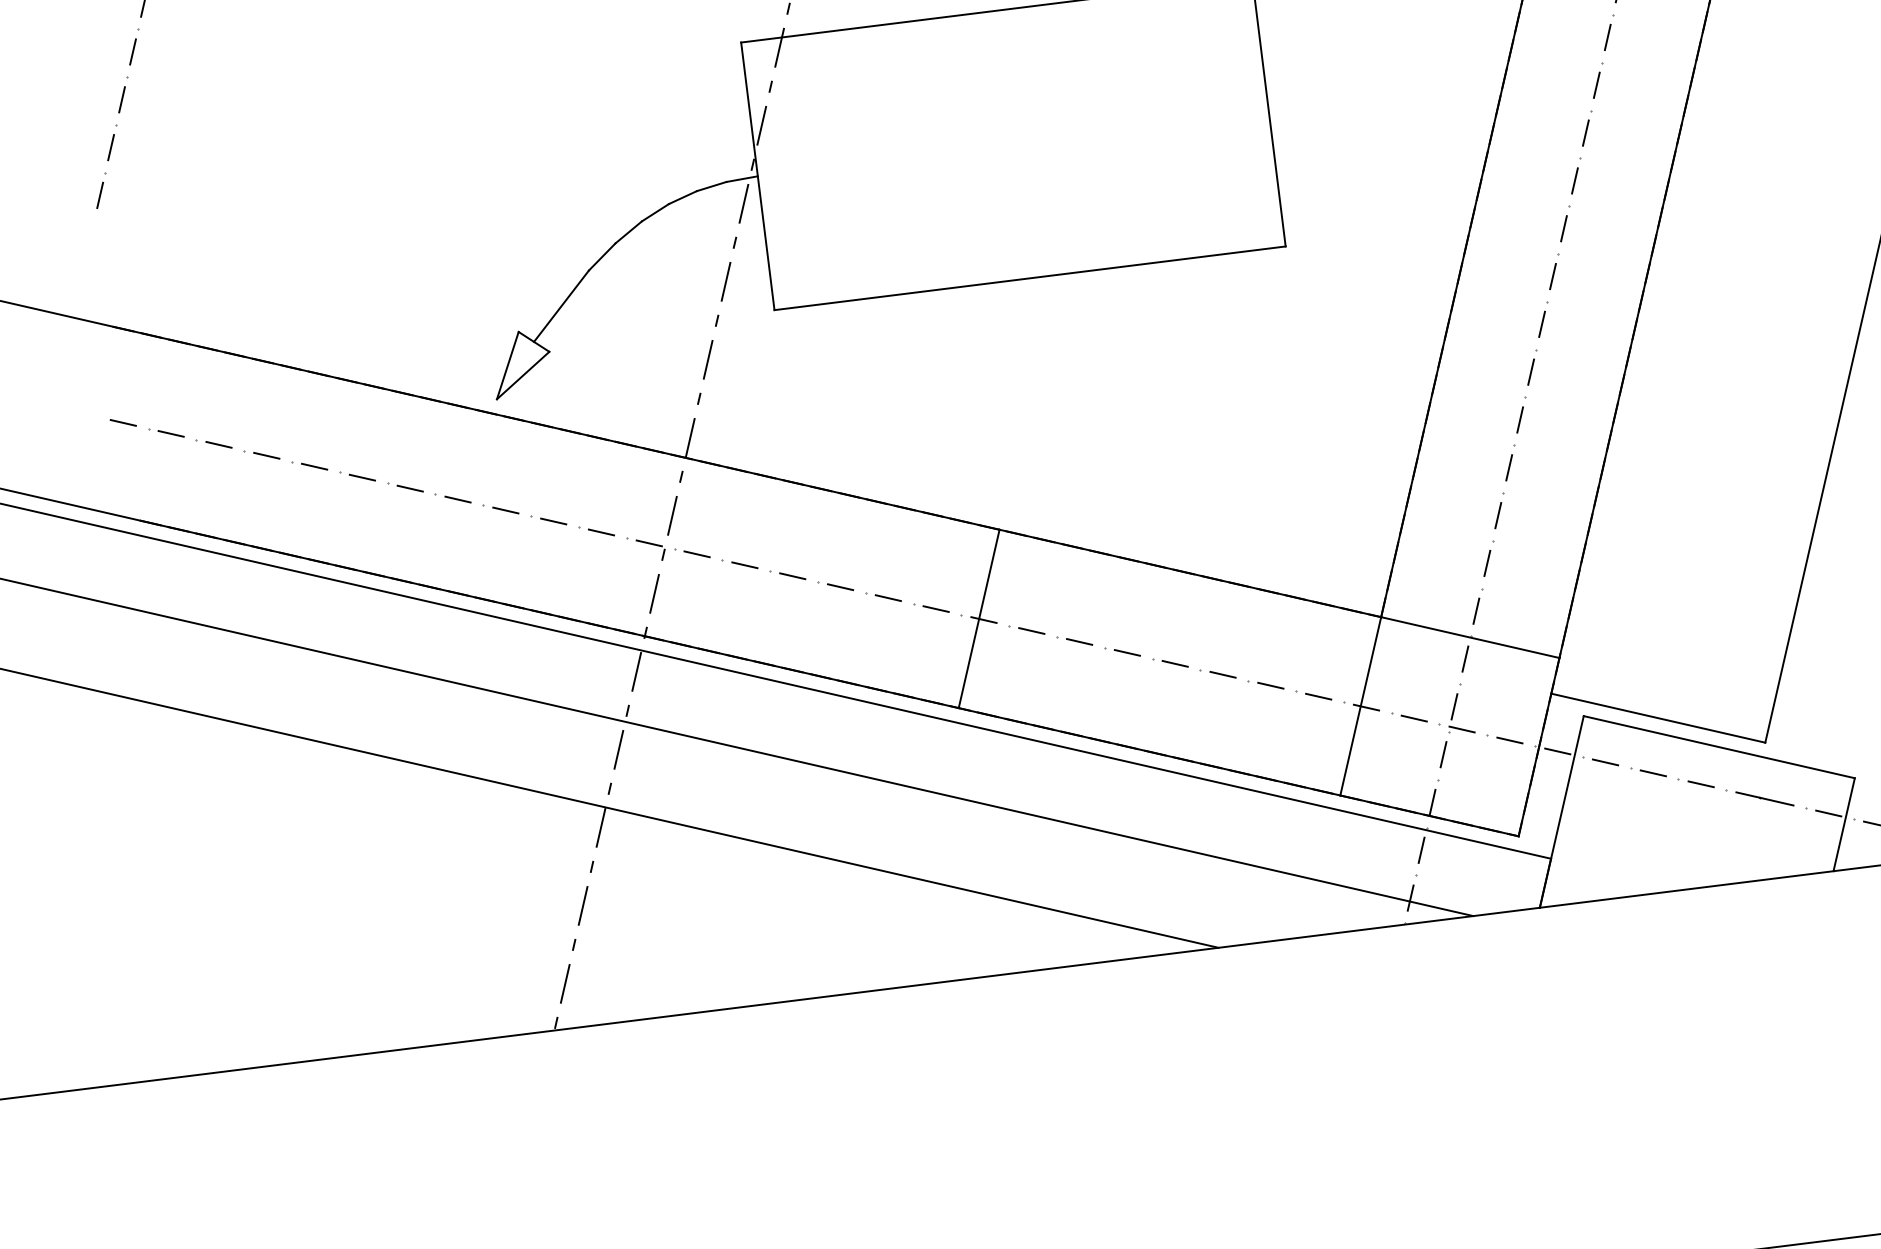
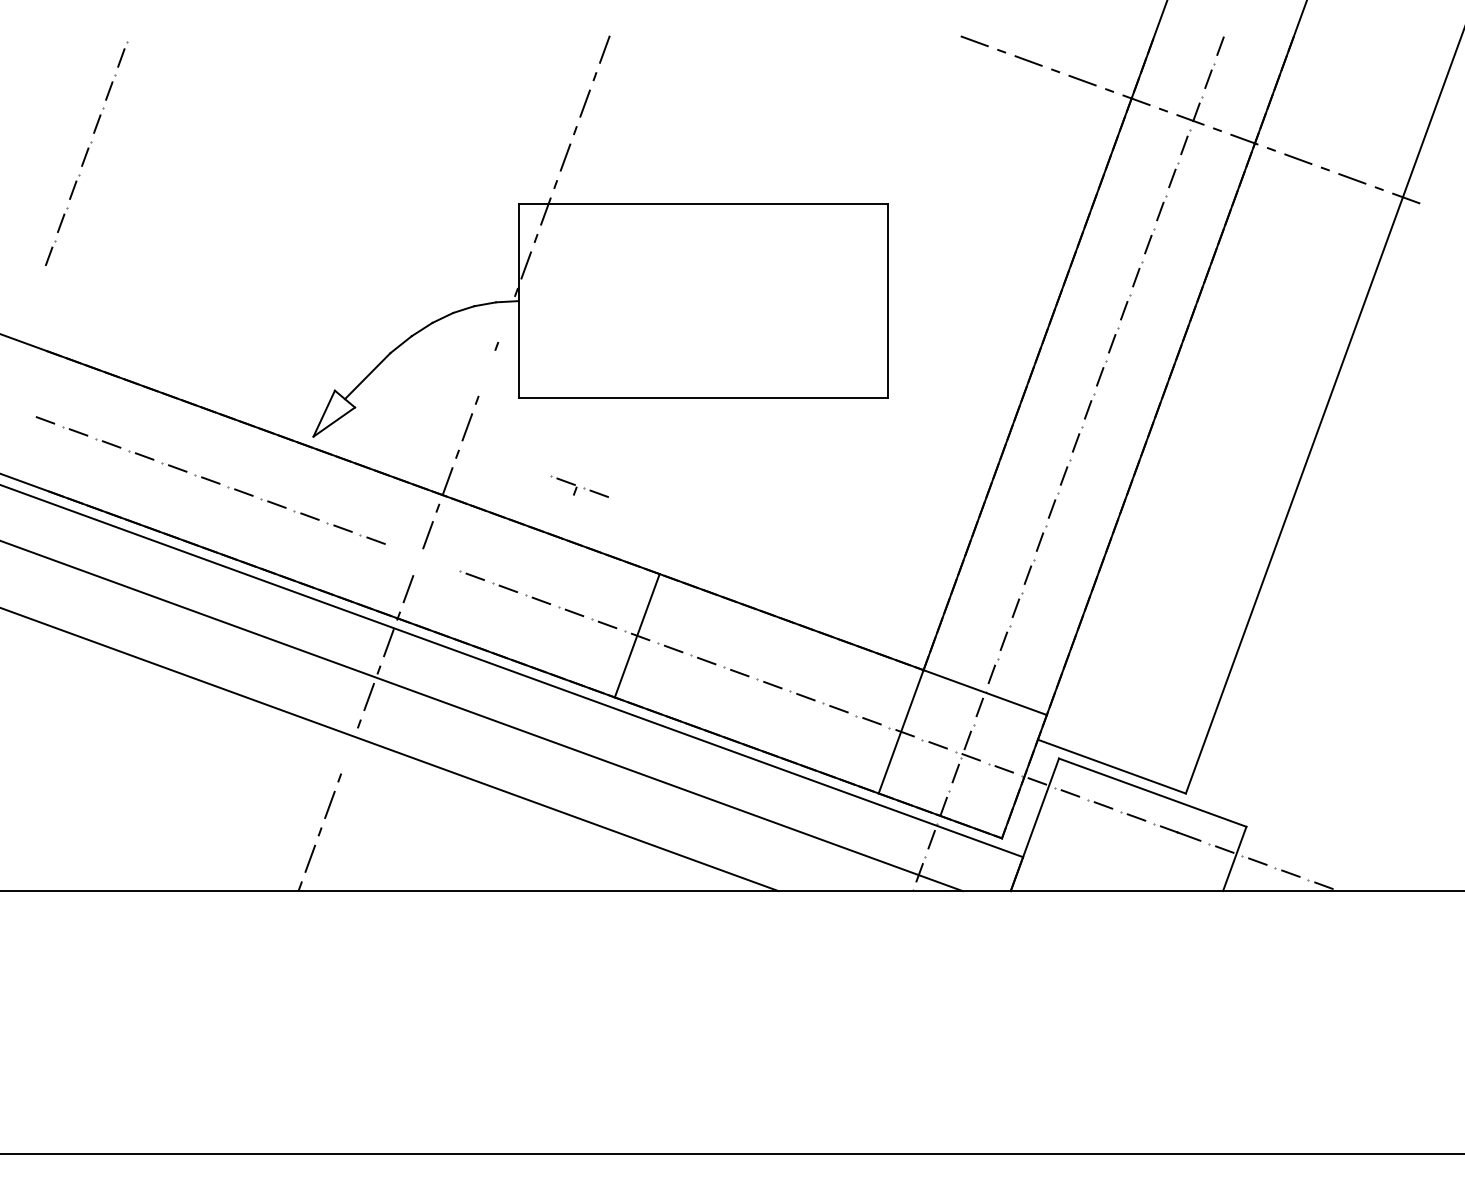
line: (743, 203) -> (506, 319), removed
line: (725, 282) -> (486, 373), removed
part: (668, 547) -> (579, 486), moved
line: (600, 827) -> (349, 750), removed

